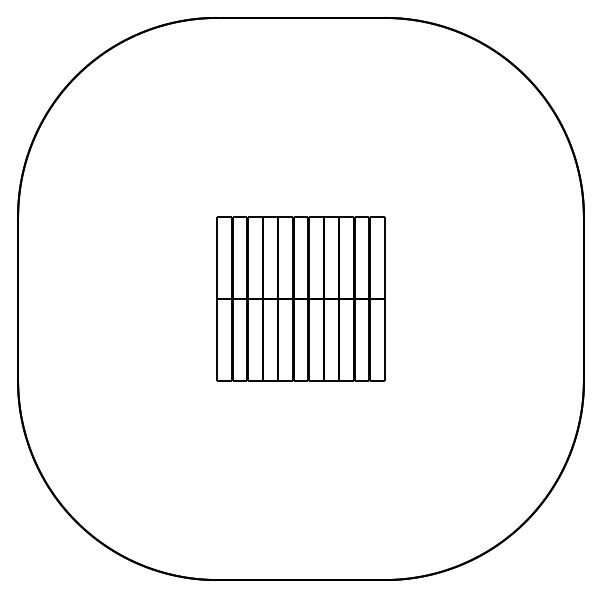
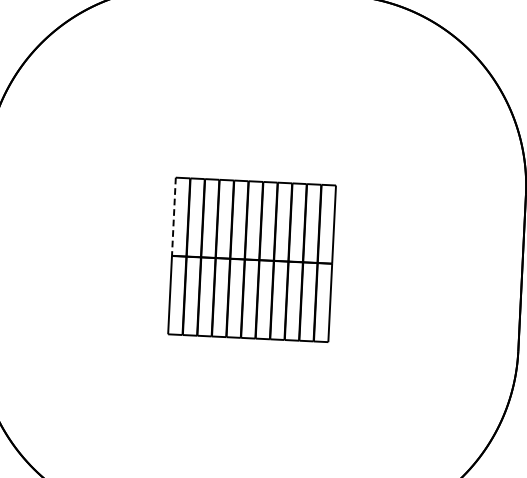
line: (217, 258) -> (174, 217), solid -> dashed

